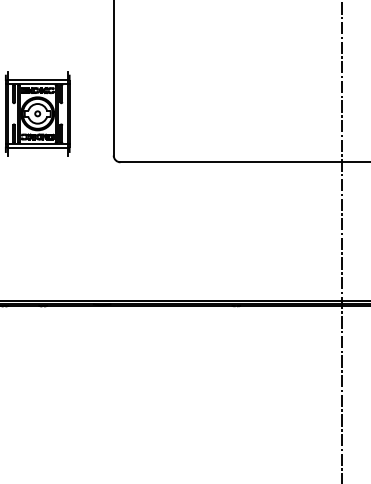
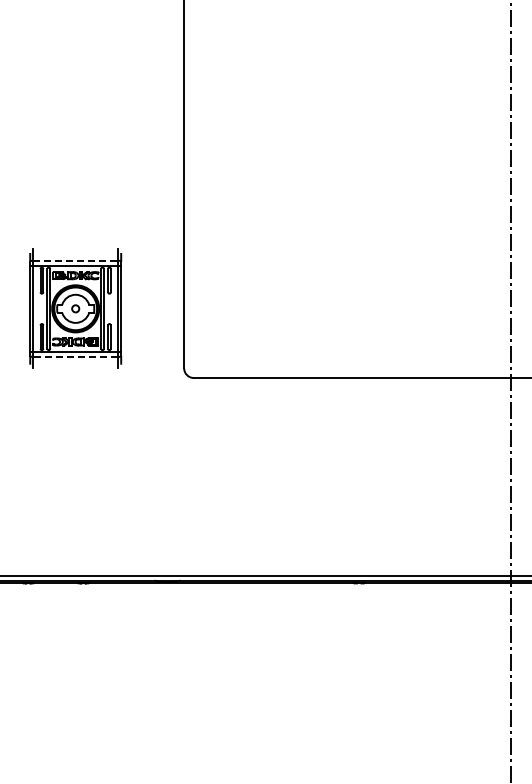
line: (37, 79) -> (75, 260), solid -> dashed
line: (37, 147) -> (75, 356), solid -> dashed

